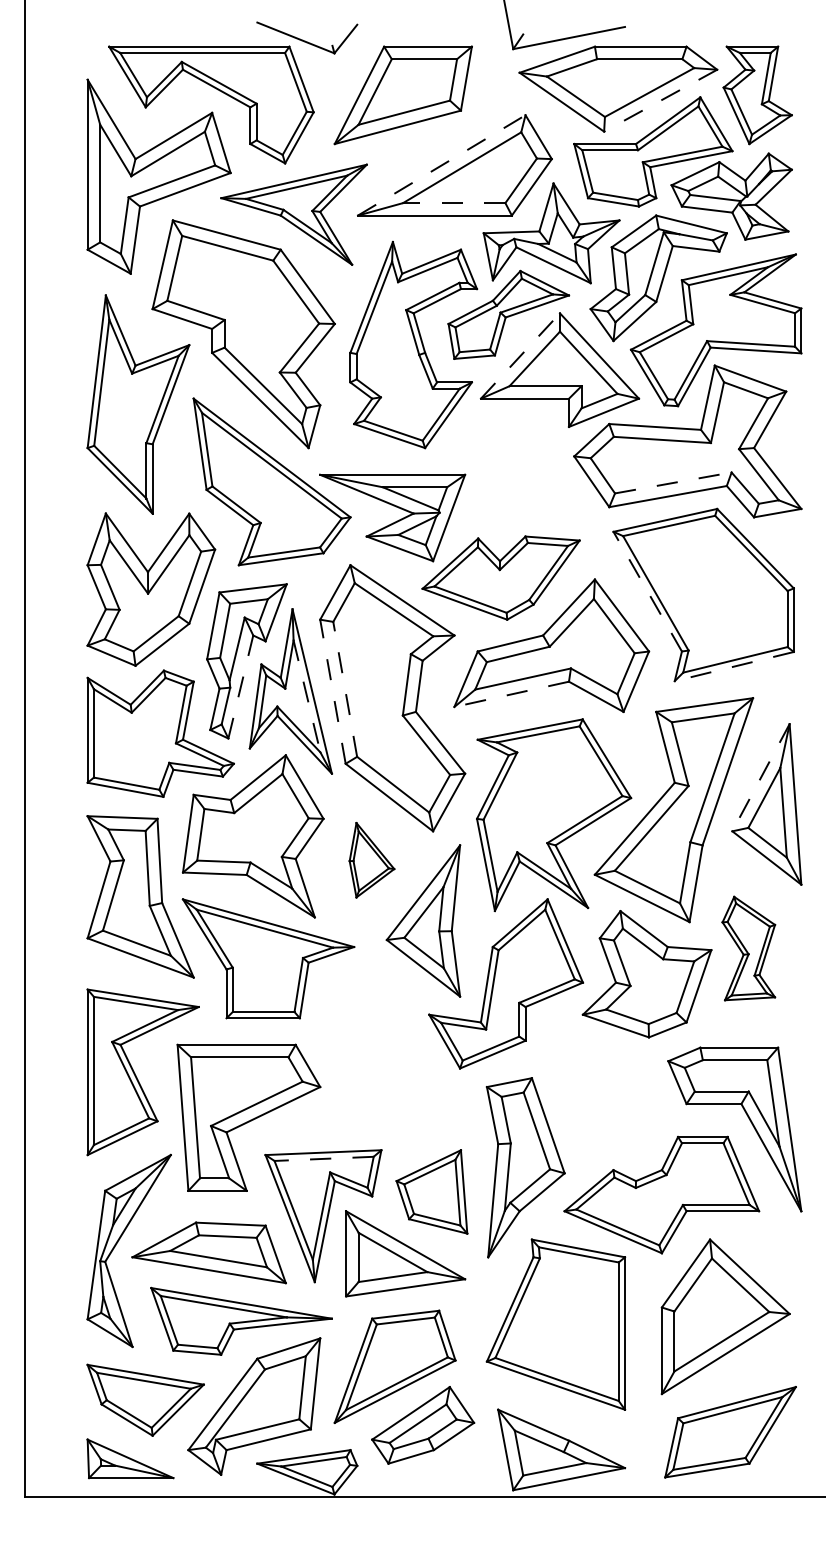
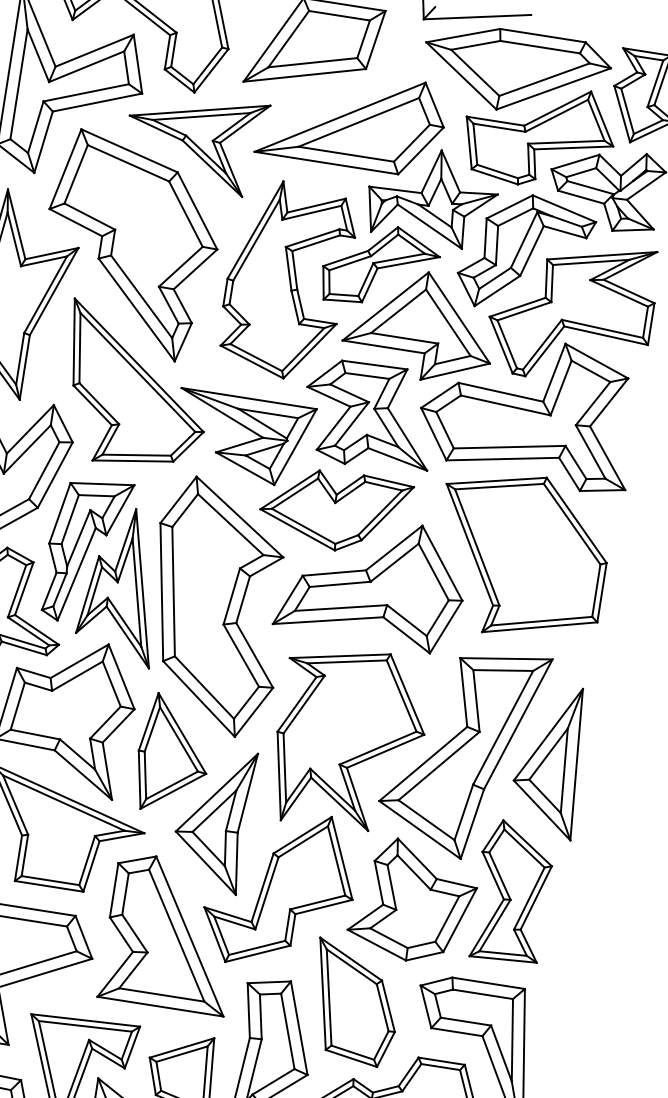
line: (660, 100) -> (553, 88), dashed -> solid
line: (441, 165) -> (339, 117), dashed -> solid
line: (453, 203) -> (345, 154), dashed -> solid
line: (520, 355) -> (385, 306), dashed -> solid
part: (520, 472) -> (368, 415), added
line: (673, 482) -> (509, 446), dashed -> solid
line: (647, 591) -> (469, 544), dashed -> solid
line: (733, 666) -> (538, 627), dashed -> solid
line: (240, 687) -> (76, 574), dashed -> solid
line: (345, 689) -> (173, 591), dashed -> solid
line: (332, 691) -> (161, 591), dashed -> solid
line: (511, 694) -> (327, 620), dashed -> solid
line: (306, 696) -> (136, 592), dashed -> solid
line: (761, 777) -> (548, 734), dashed -> solid
part: (371, 860) -> (173, 755), size x1.67
part: (748, 948) -> (511, 892), size x1.43
part: (399, 1047) -> (171, 933), added
part: (601, 1090) -> (354, 1003), added
line: (324, 1158) -> (85, 1026), dashed -> solid

